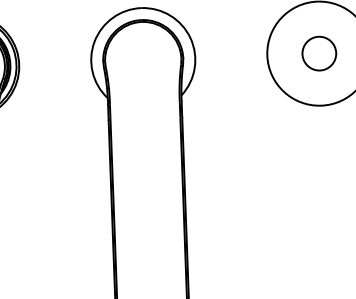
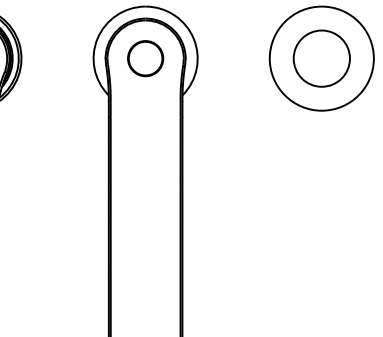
circle: (319, 53) -> (321, 58), size x1.67
circle: (143, 59) -> (145, 58), added

